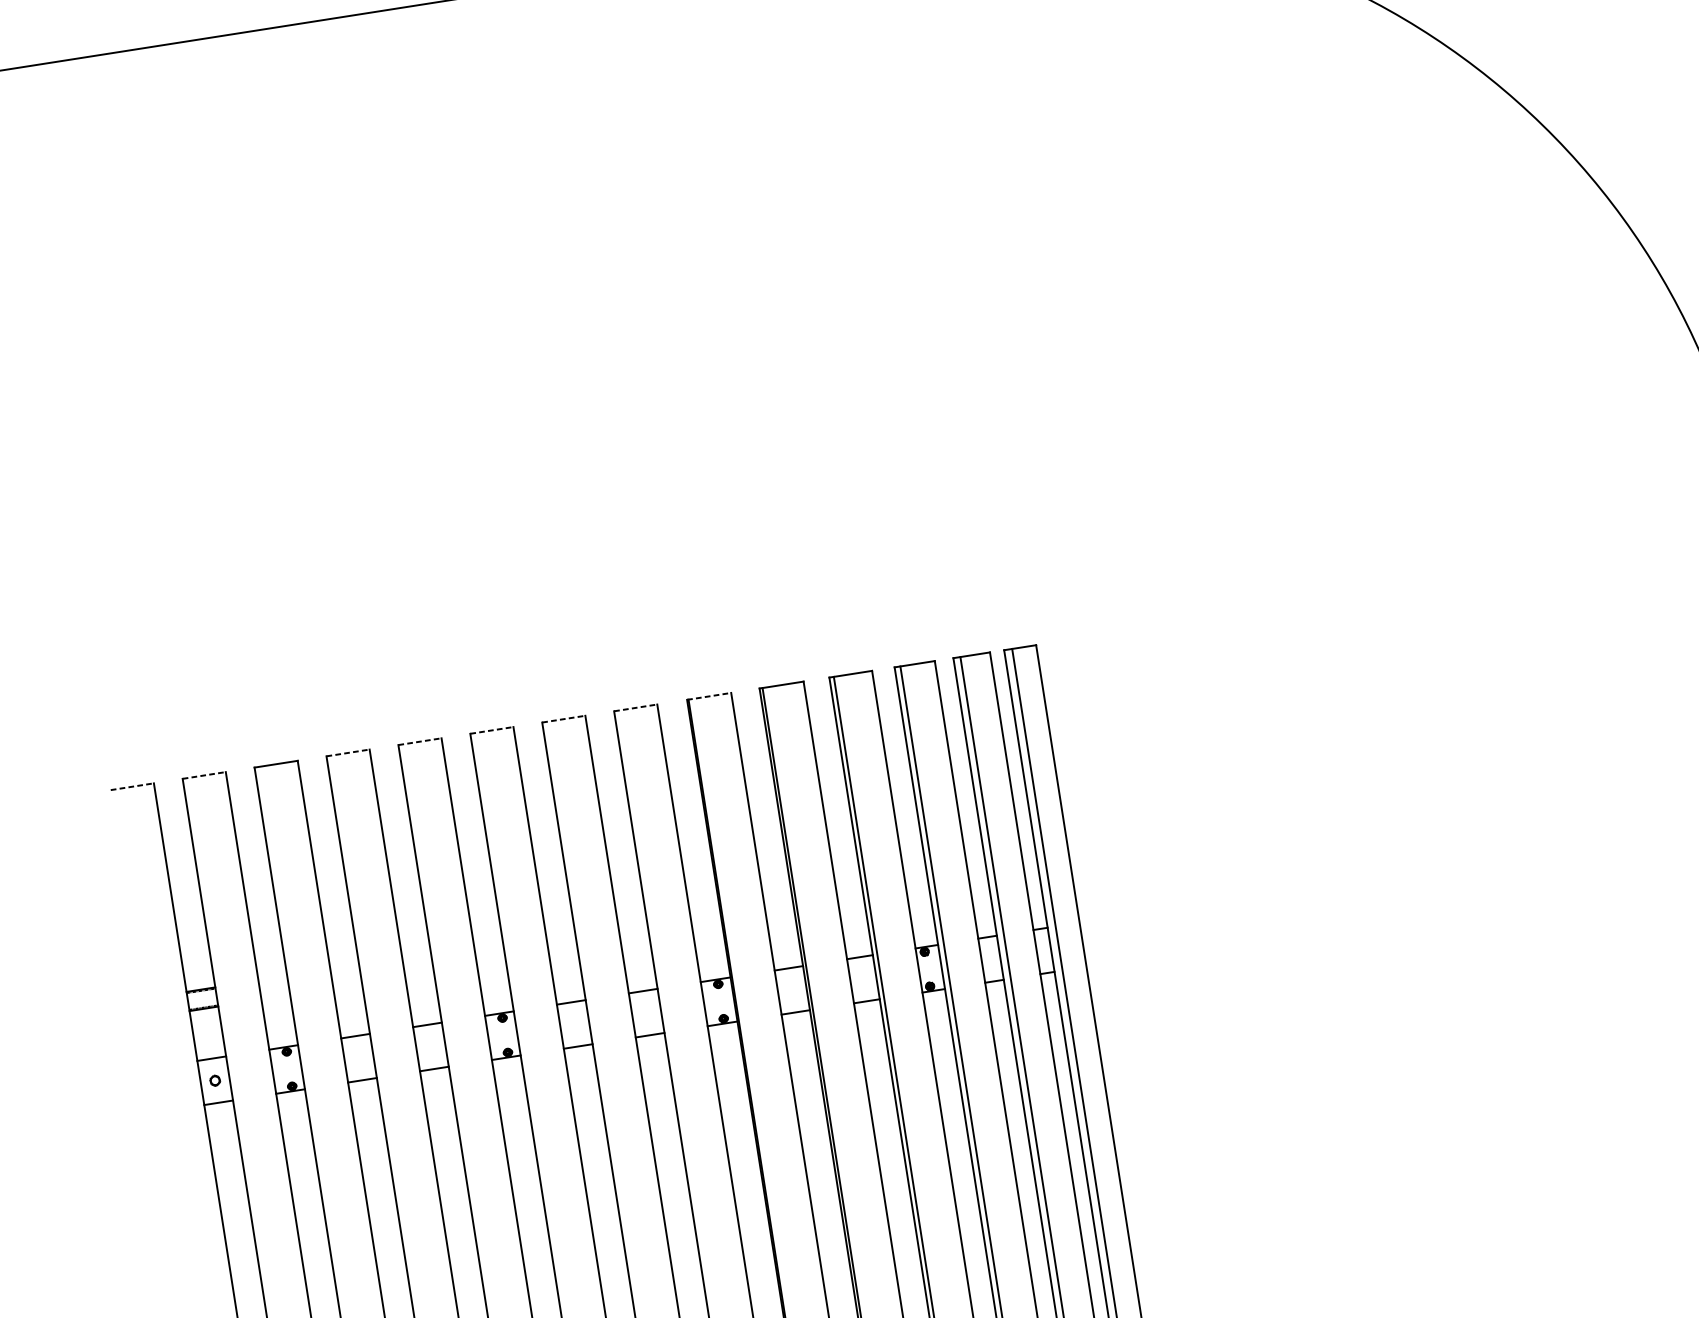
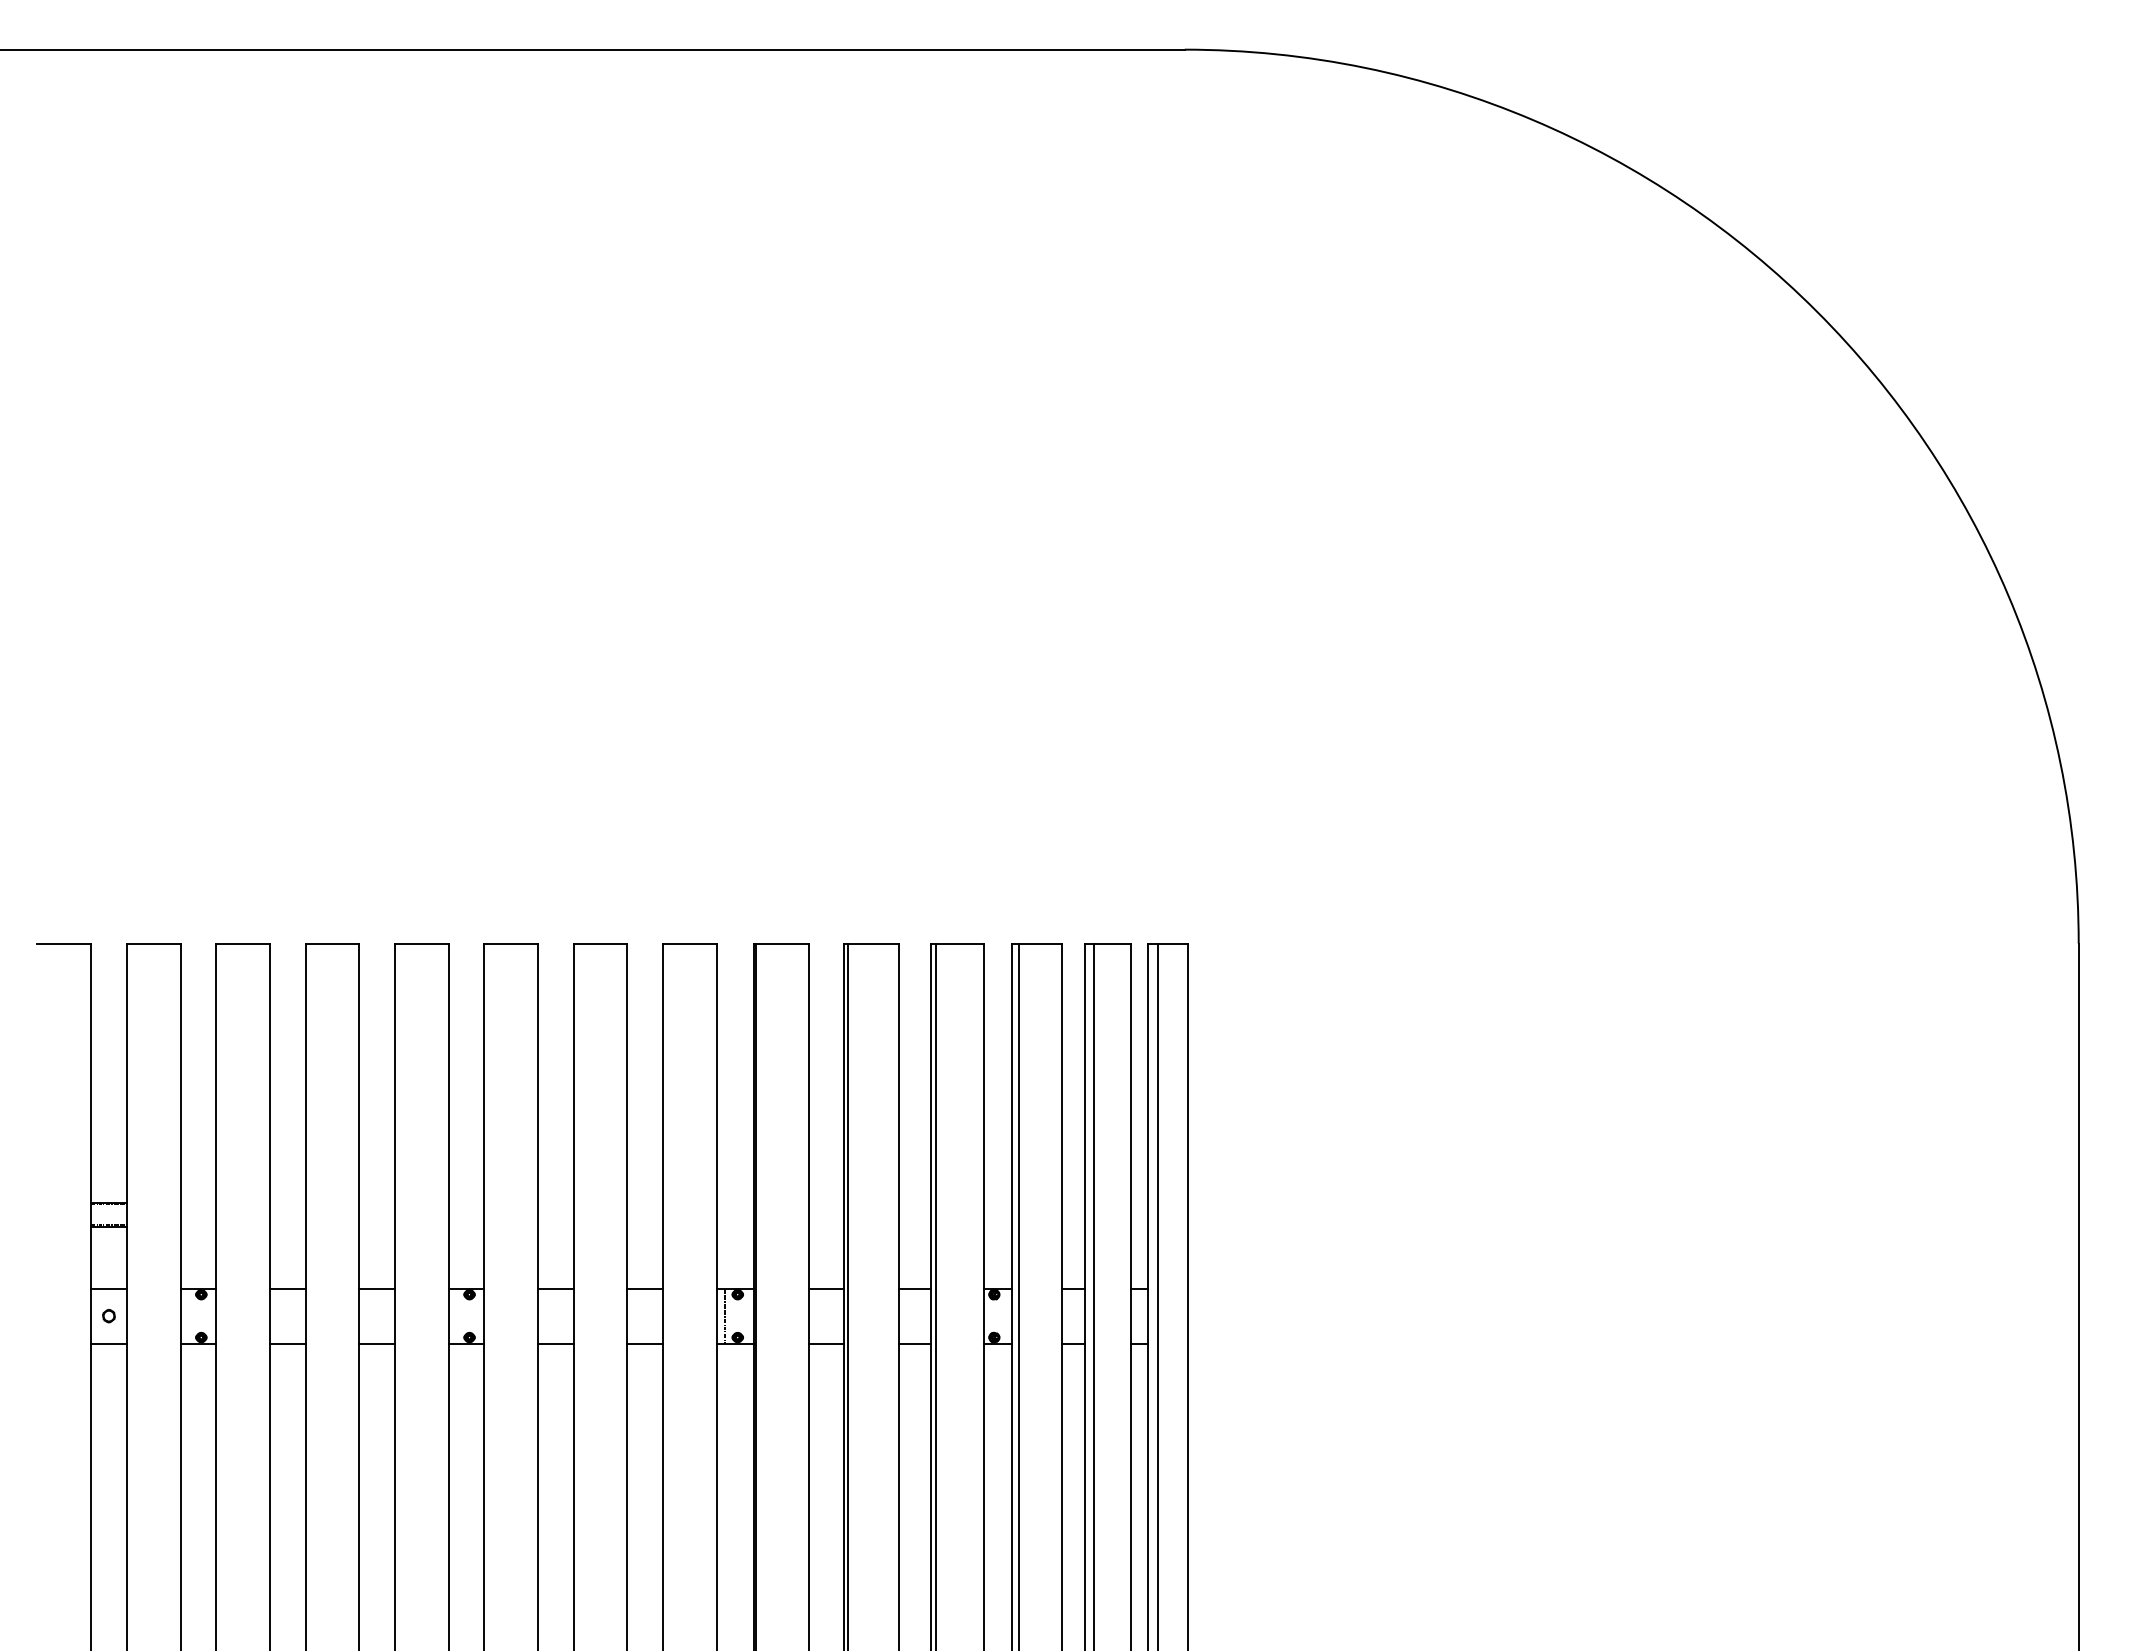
line: (709, 696) -> (781, 943), dashed -> solid
line: (636, 707) -> (690, 943), dashed -> solid
line: (563, 719) -> (600, 943), dashed -> solid
line: (492, 730) -> (511, 943), dashed -> solid
line: (419, 741) -> (421, 943), dashed -> solid
line: (348, 752) -> (332, 943), dashed -> solid
line: (204, 775) -> (153, 943), dashed -> solid
line: (132, 786) -> (64, 943), dashed -> solid
line: (710, 1002) -> (724, 1315), added

